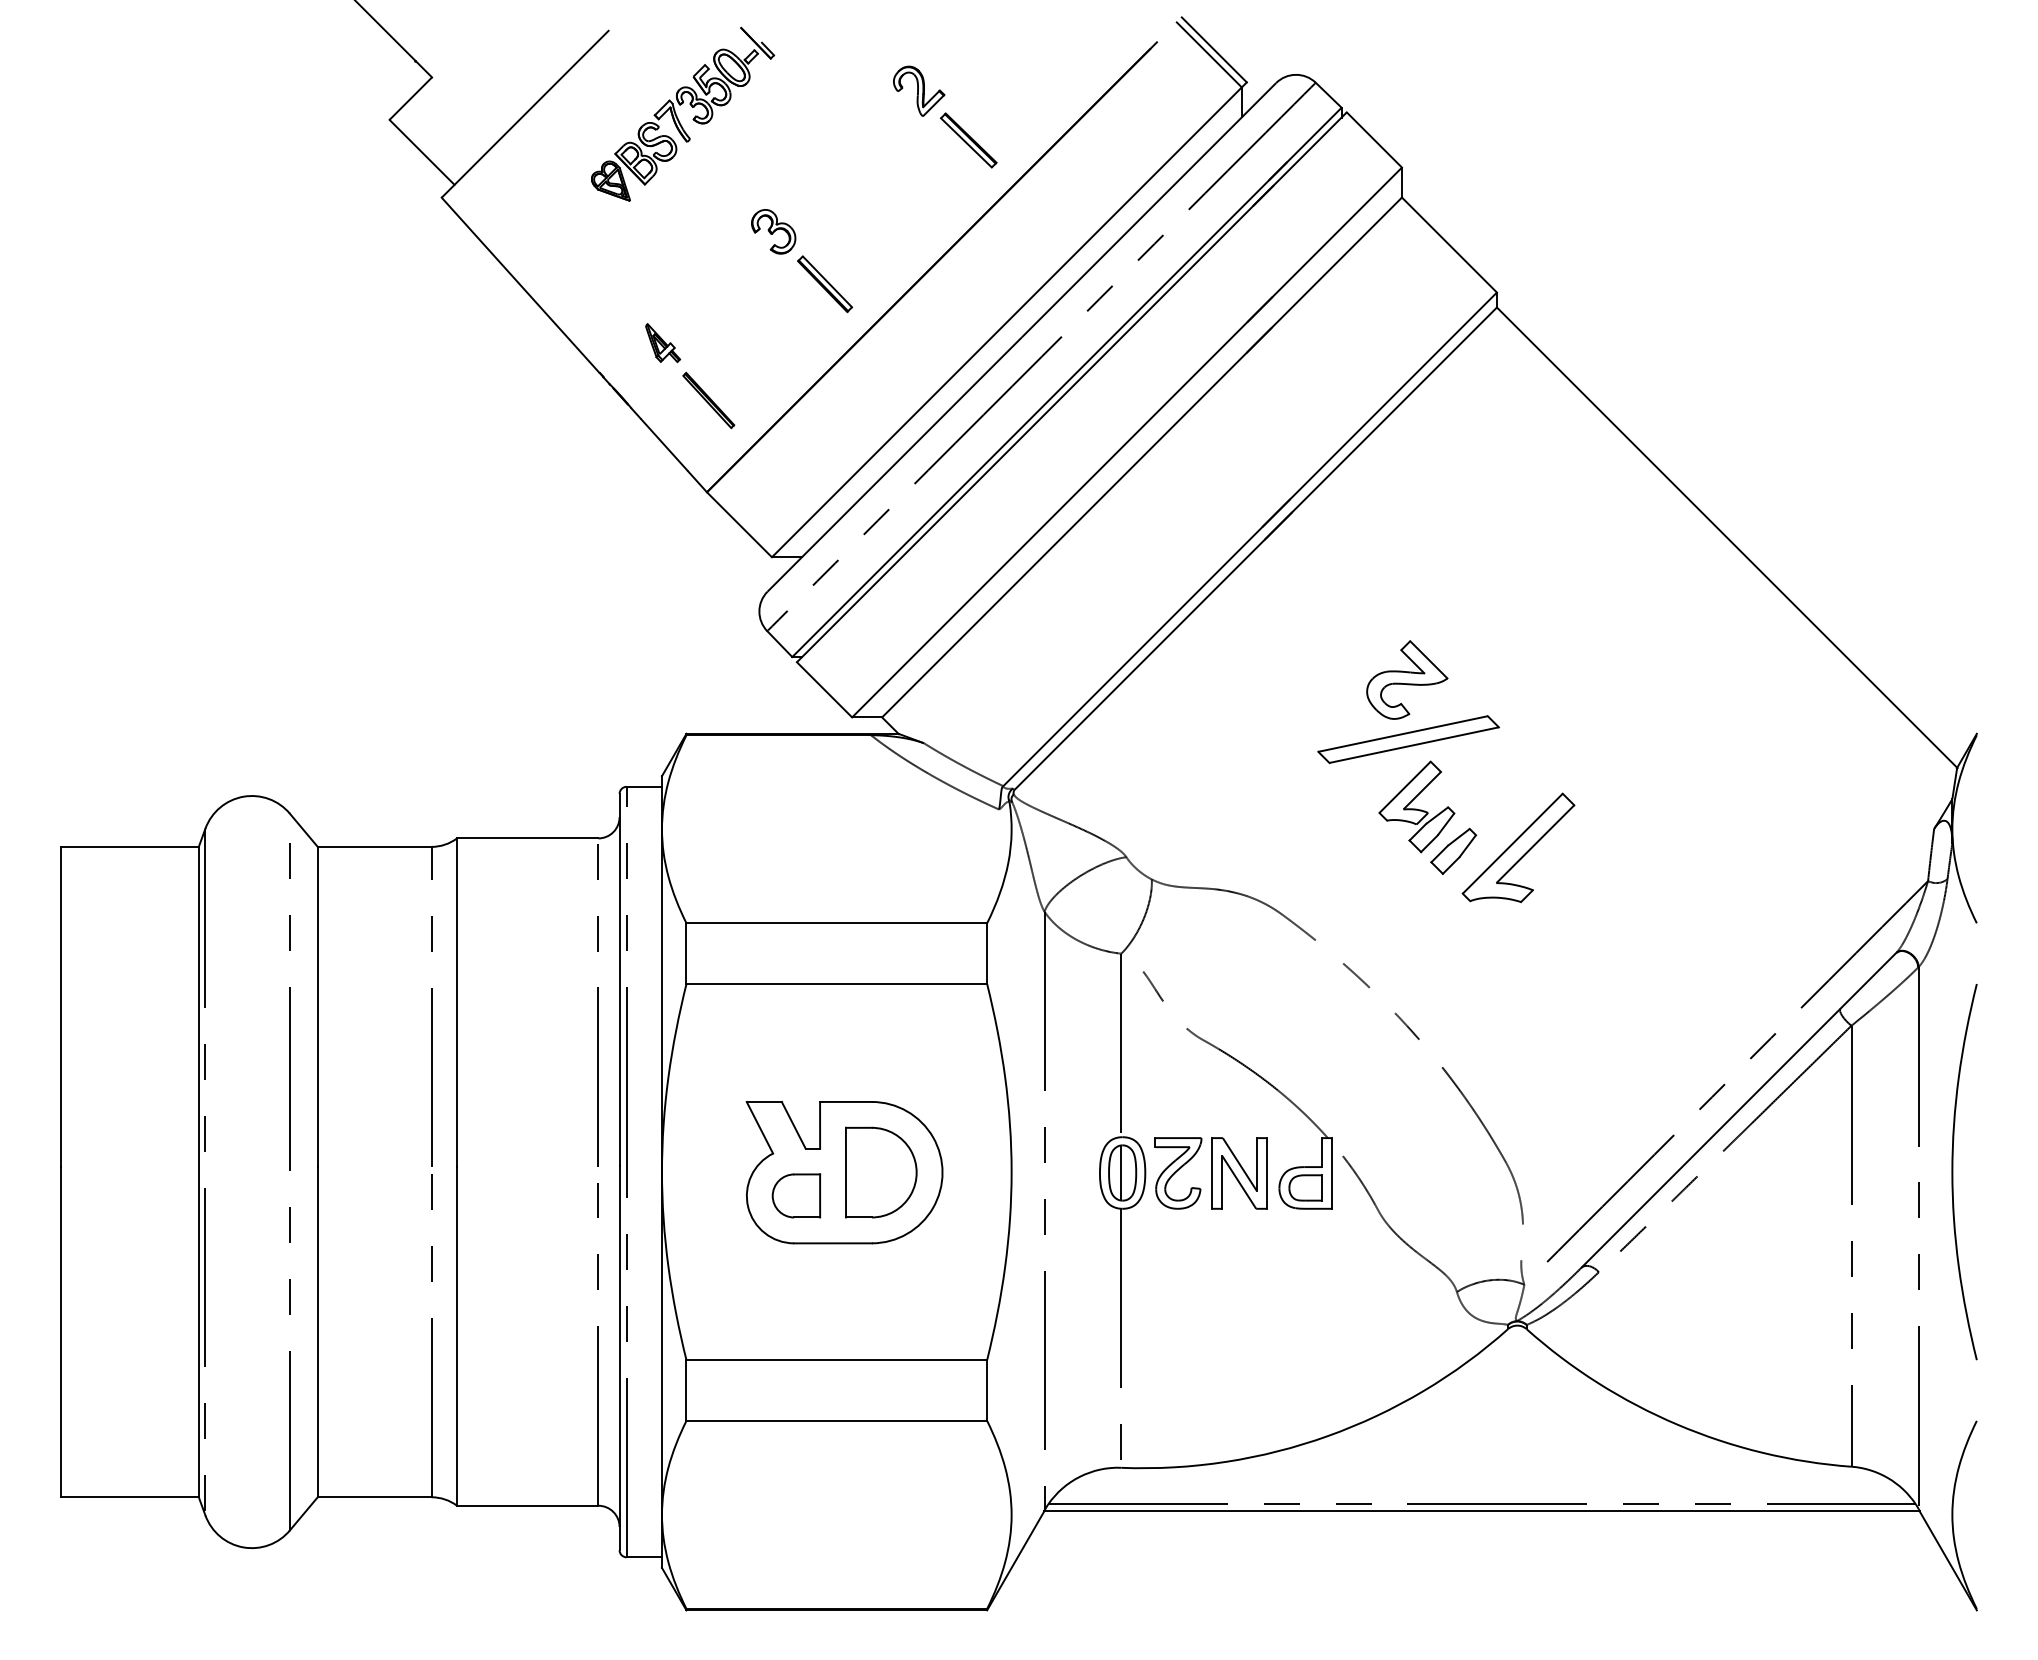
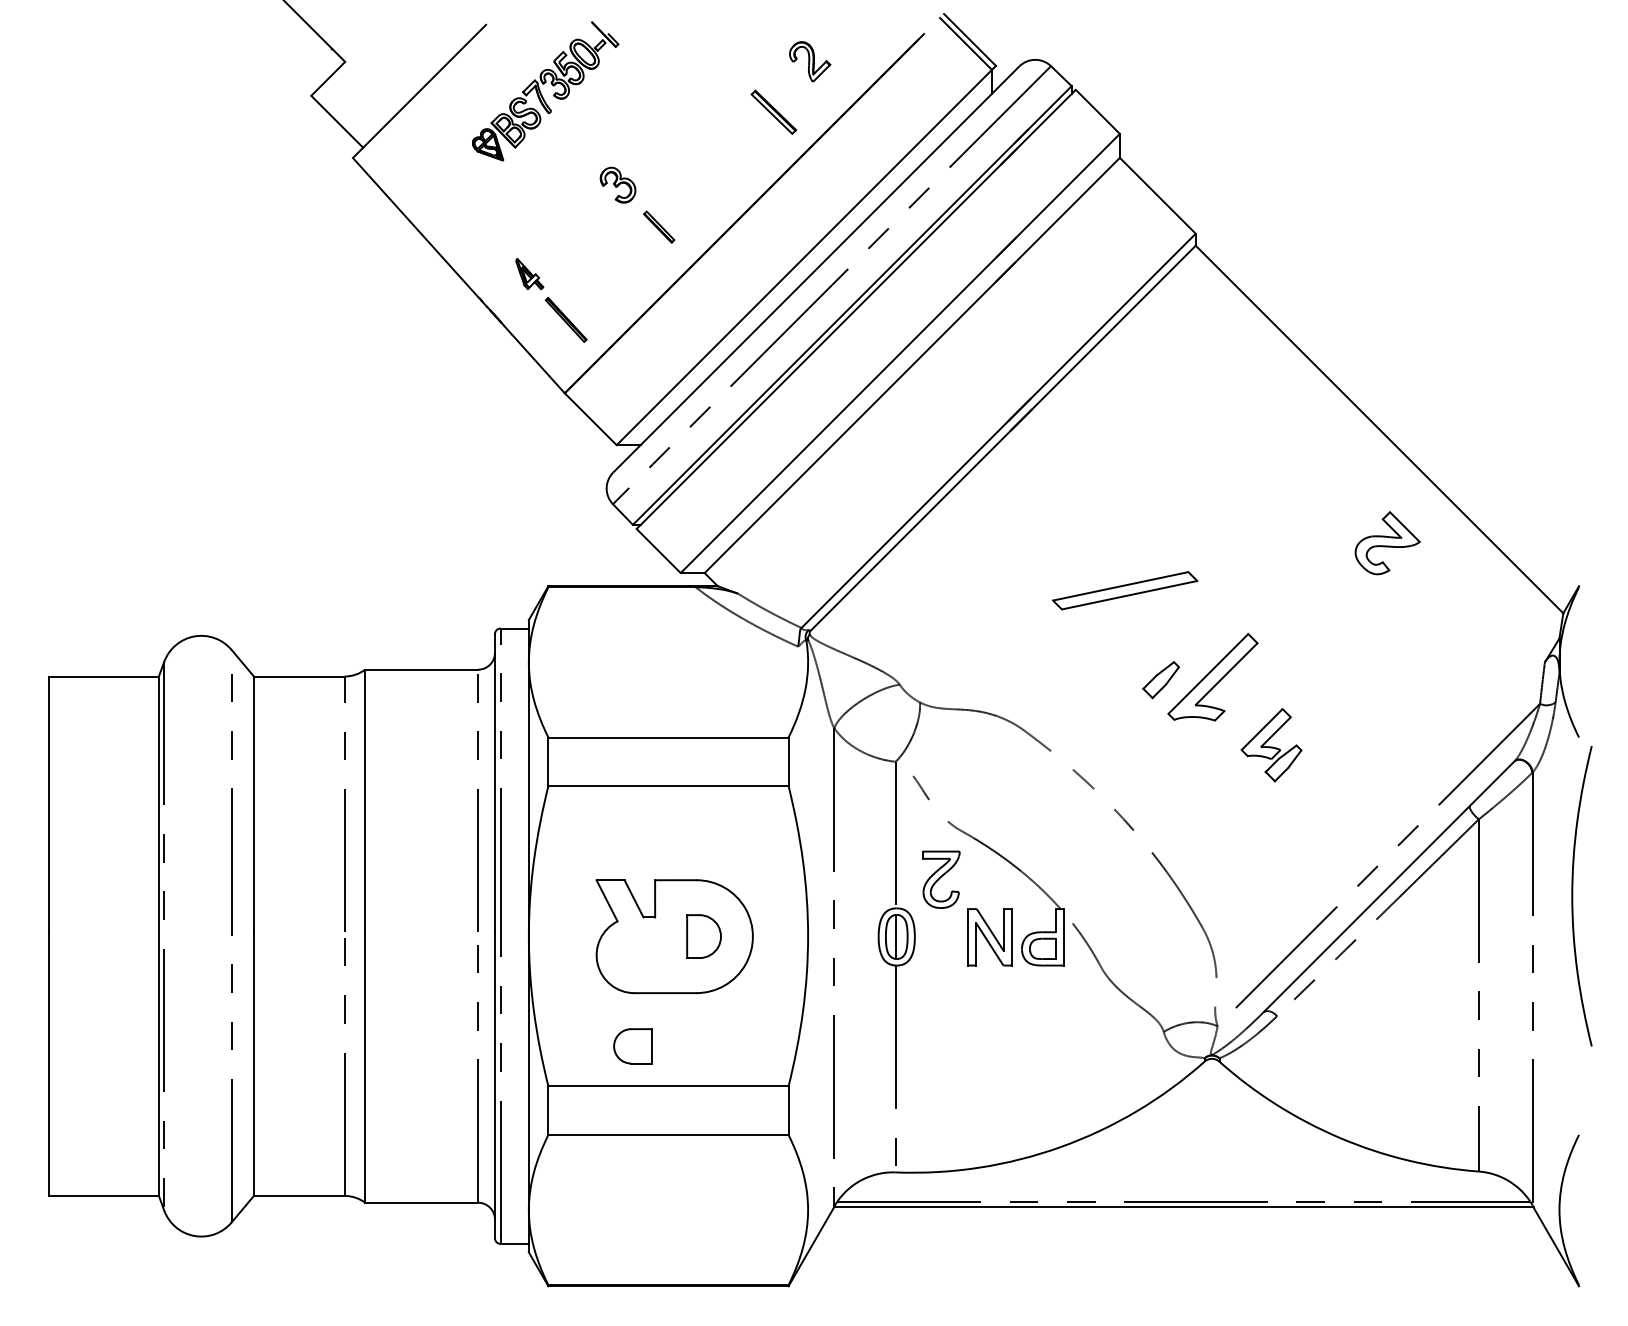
part: (919, 90) -> (810, 61), moved
part: (825, 284) -> (659, 227), size x0.7
part: (1407, 679) -> (1387, 542), moved
part: (1416, 806) -> (1271, 744), moved
part: (881, 1172) -> (704, 936), size x0.6
curve: (1953, 1172) -> (1573, 896), moved
part: (1178, 1173) -> (941, 879), moved
part: (796, 1195) -> (633, 1045), moved

